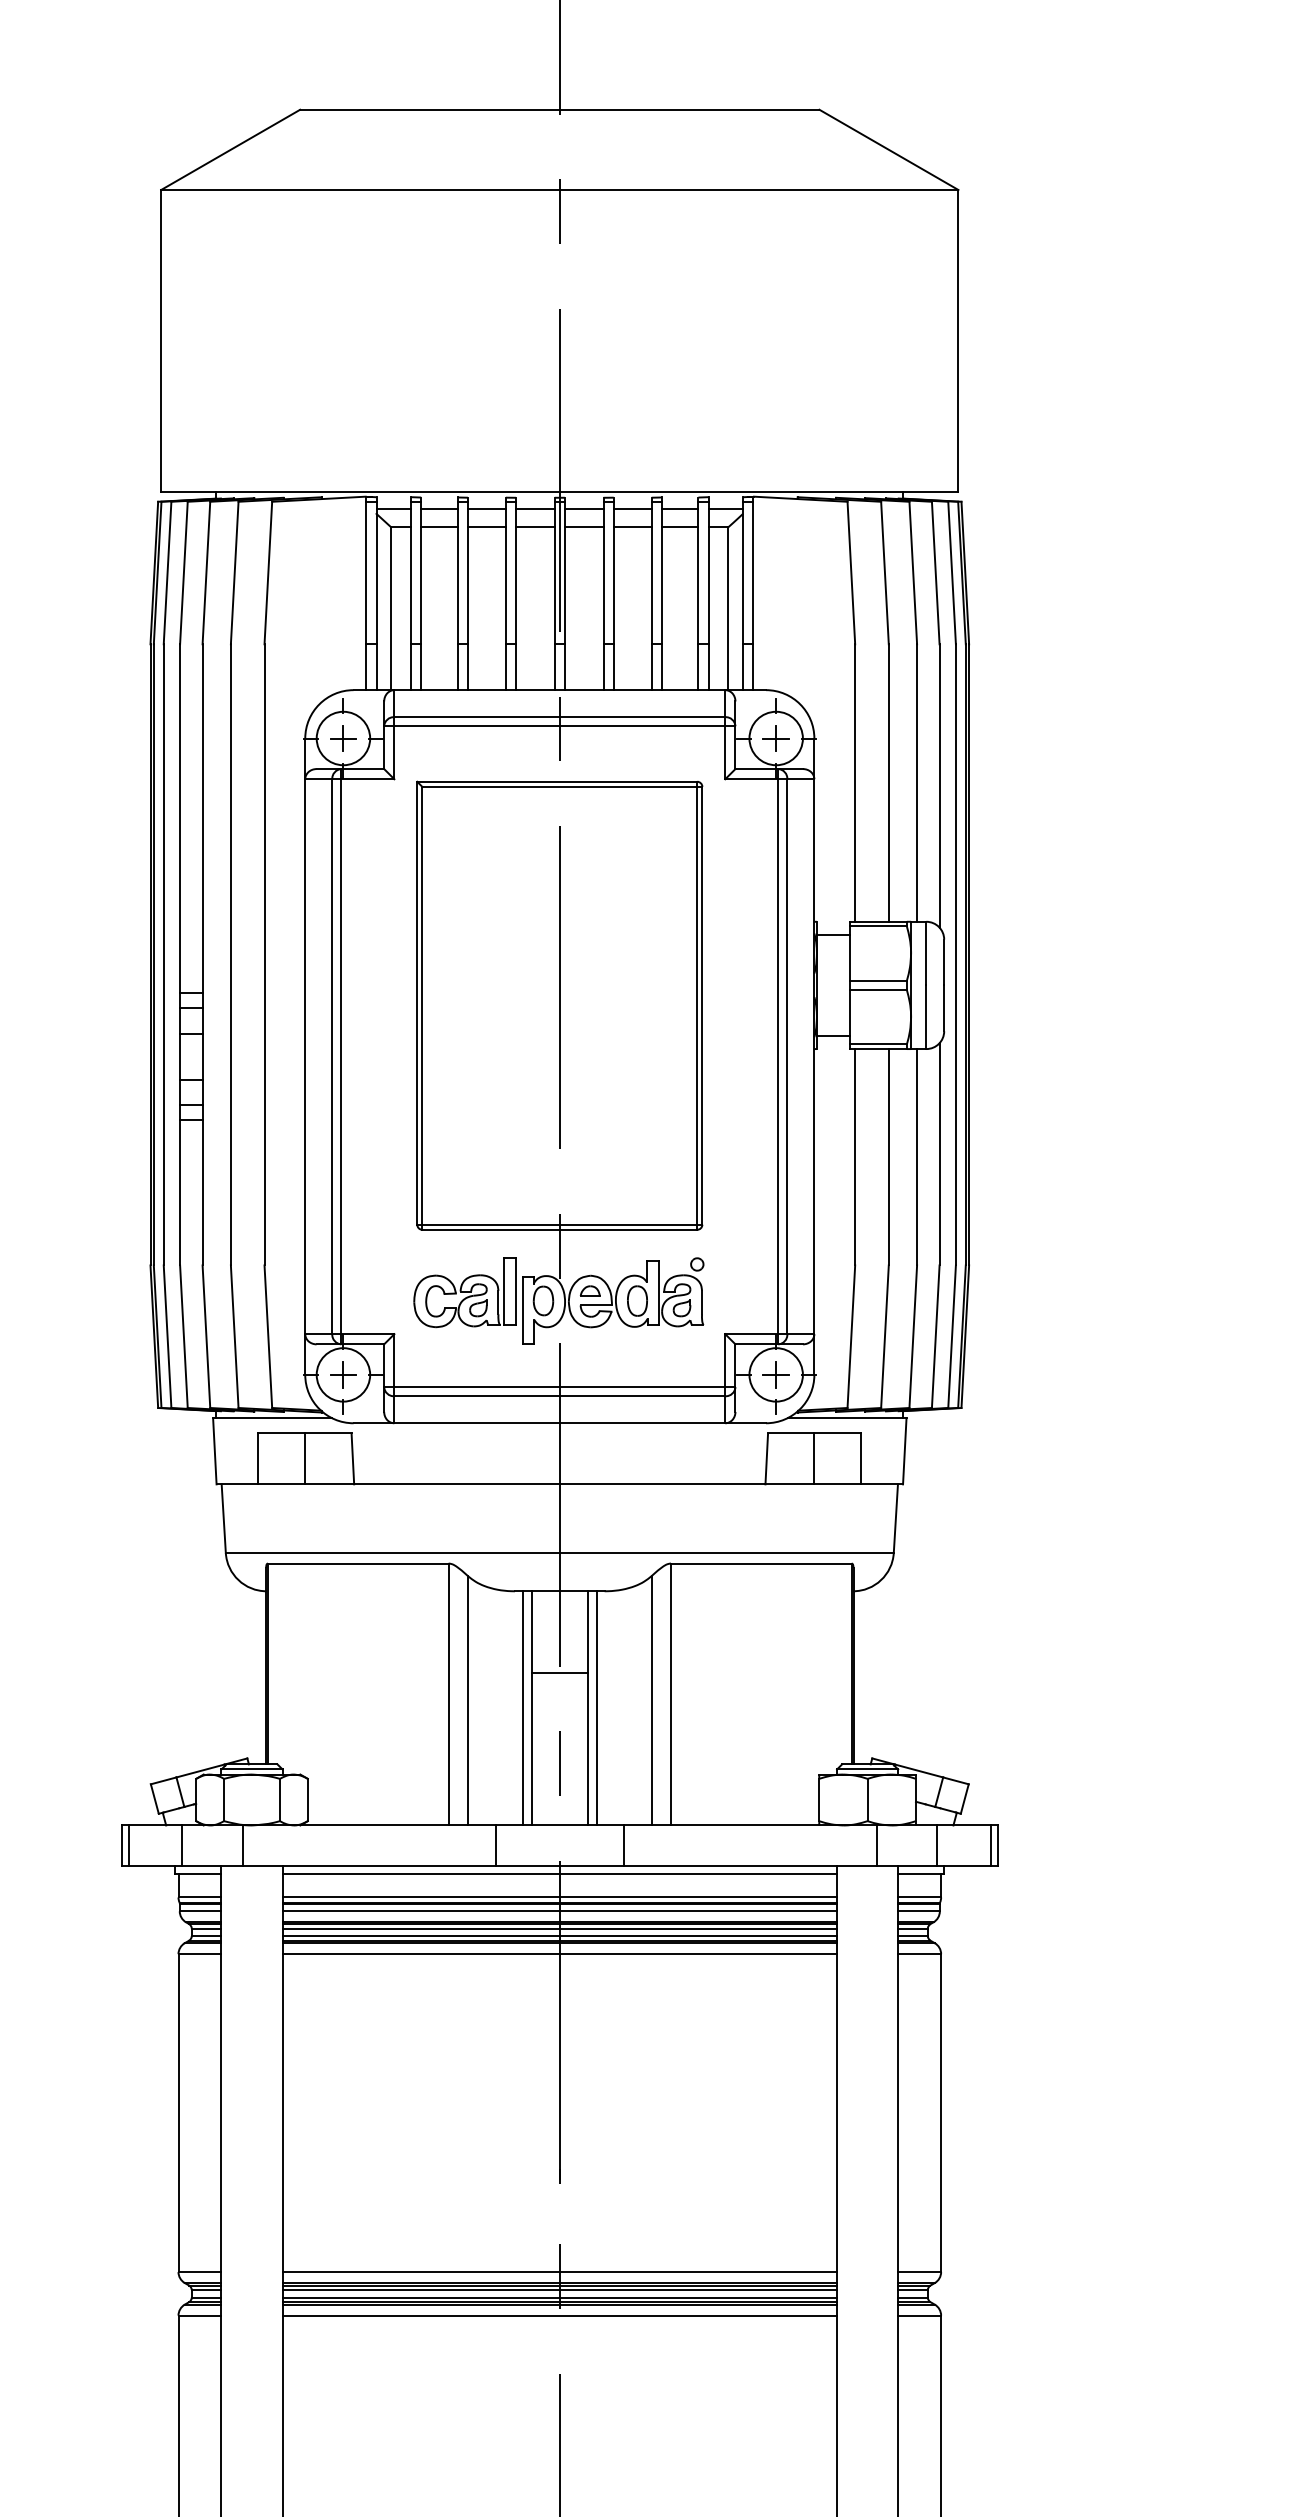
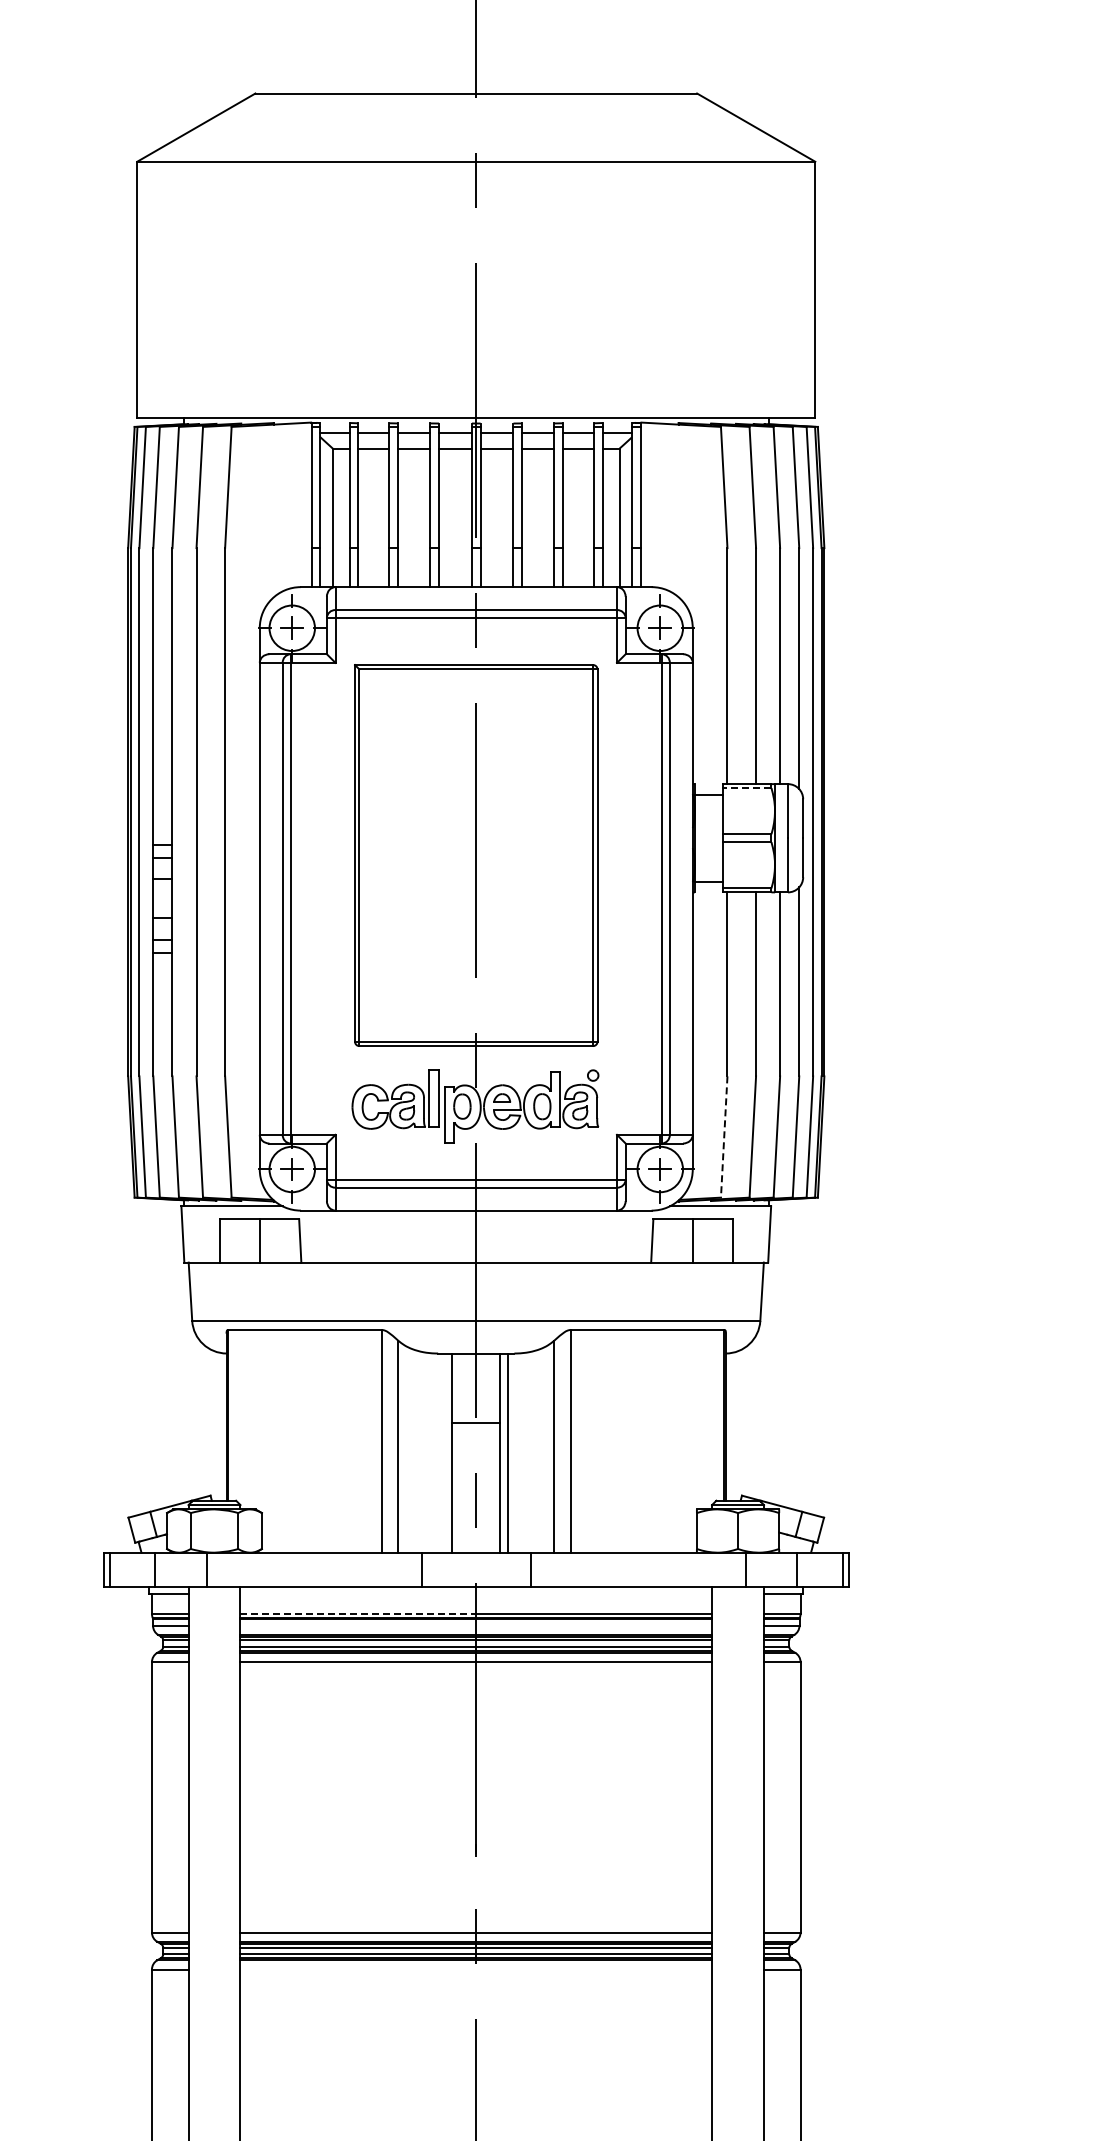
line: (877, 926) -> (746, 788), solid -> dashed
line: (851, 1337) -> (724, 1137), solid -> dashed
line: (522, 1707) -> (444, 1452), removed
line: (560, 1873) -> (476, 1593), removed
line: (421, 1896) -> (358, 1613), solid -> dashed
line: (560, 1911) -> (476, 1625), removed
line: (560, 2315) -> (476, 1969), removed

